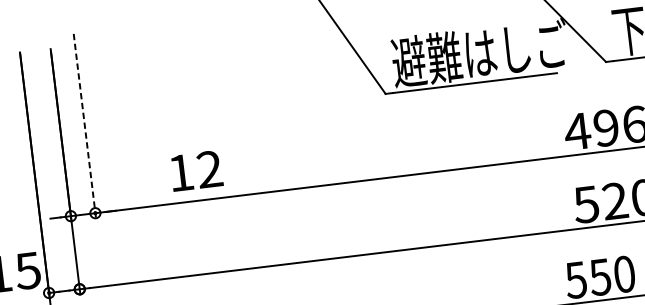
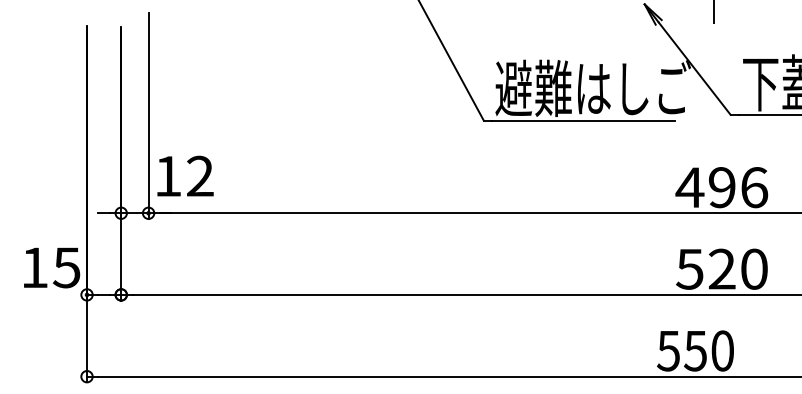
line: (84, 126) -> (148, 116), dashed -> solid
text: (196, 170) -> (185, 175), moved

